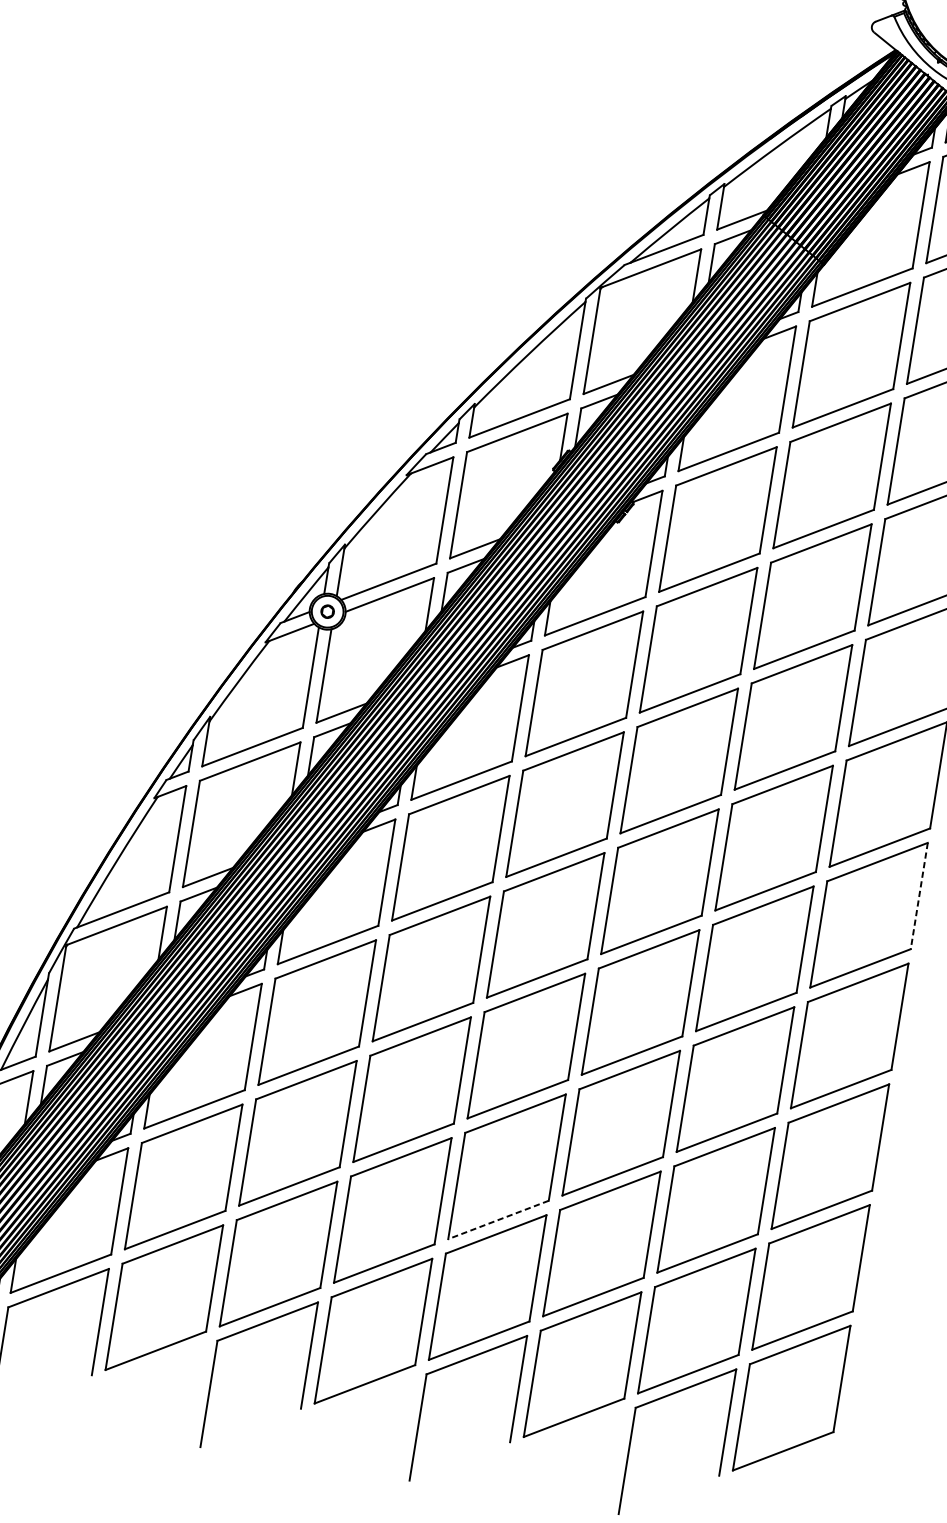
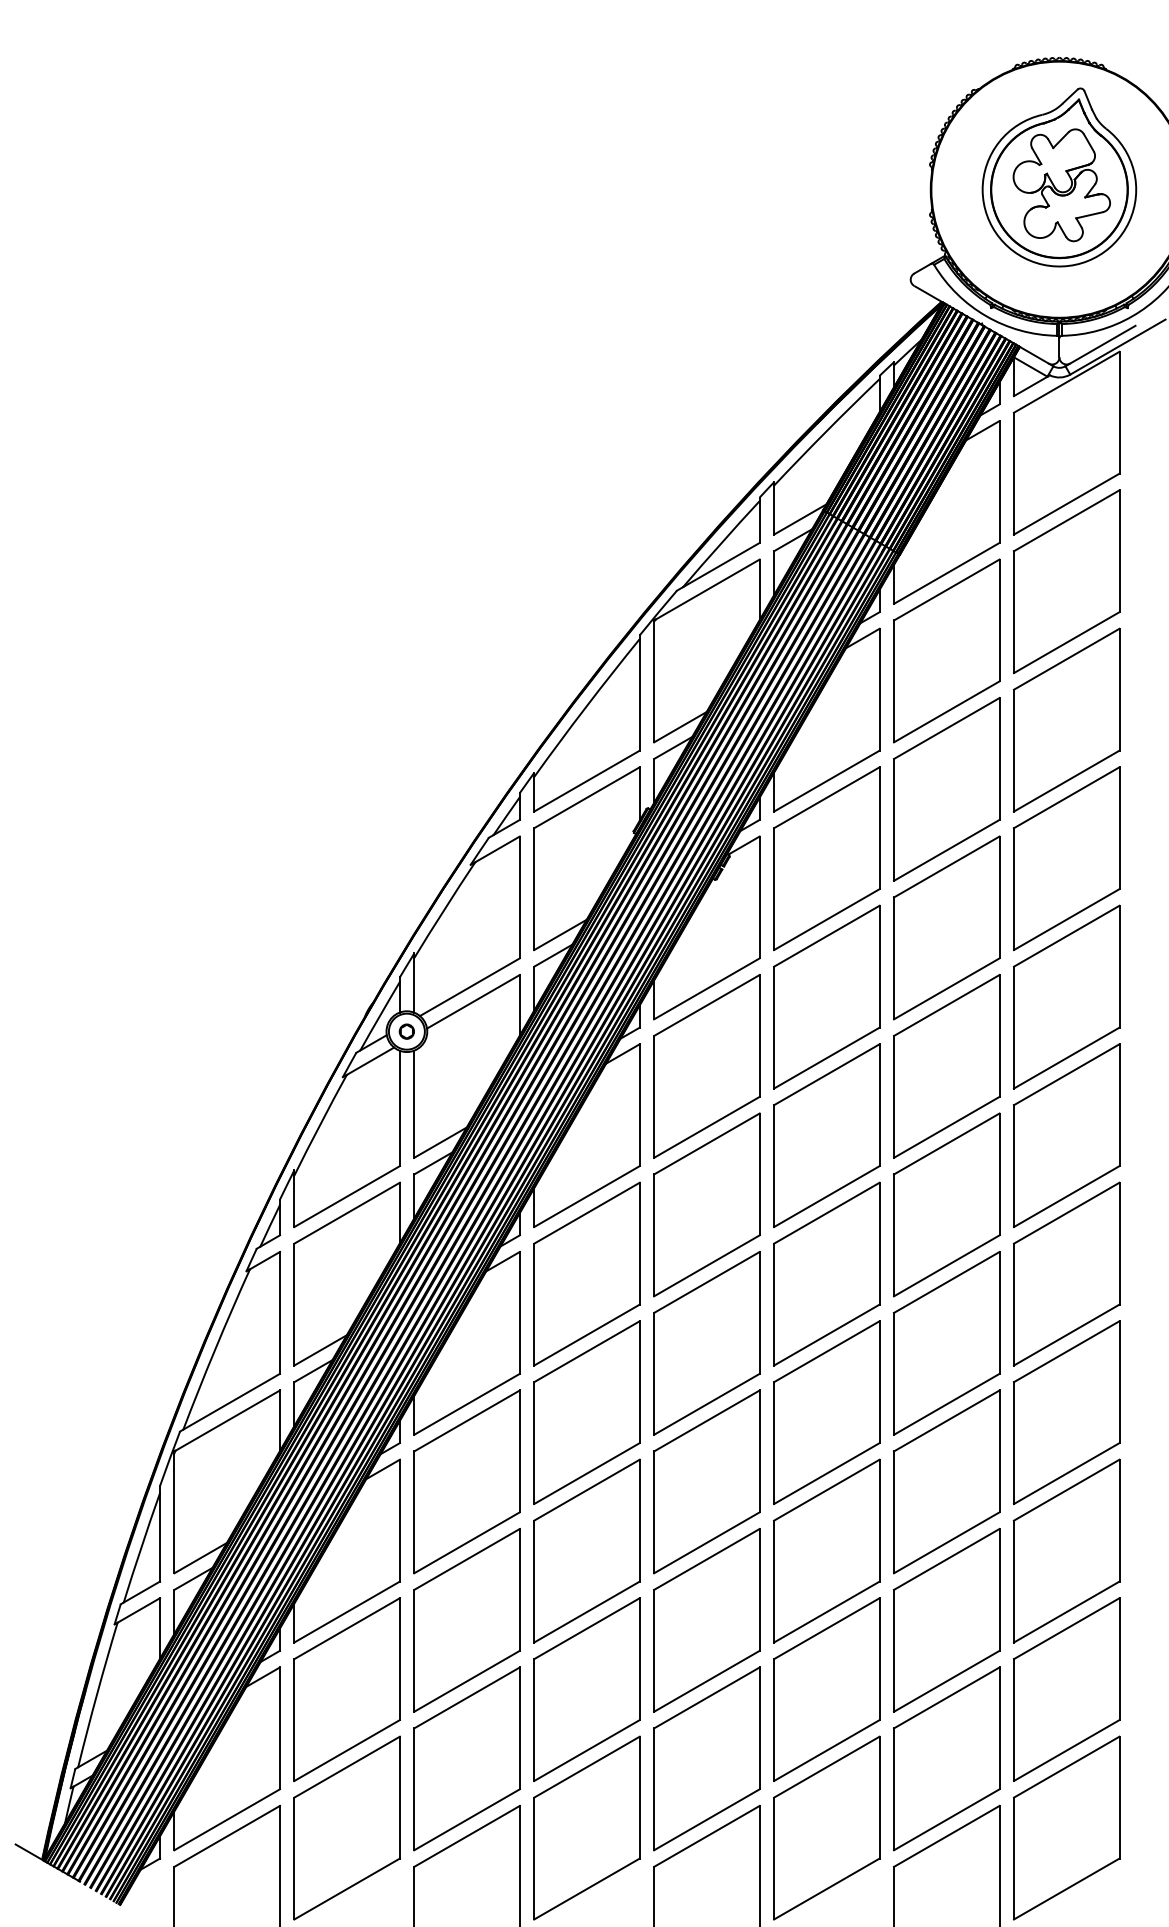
line: (919, 895) -> (1119, 1243), dashed -> solid
line: (498, 1220) -> (706, 1681), dashed -> solid

